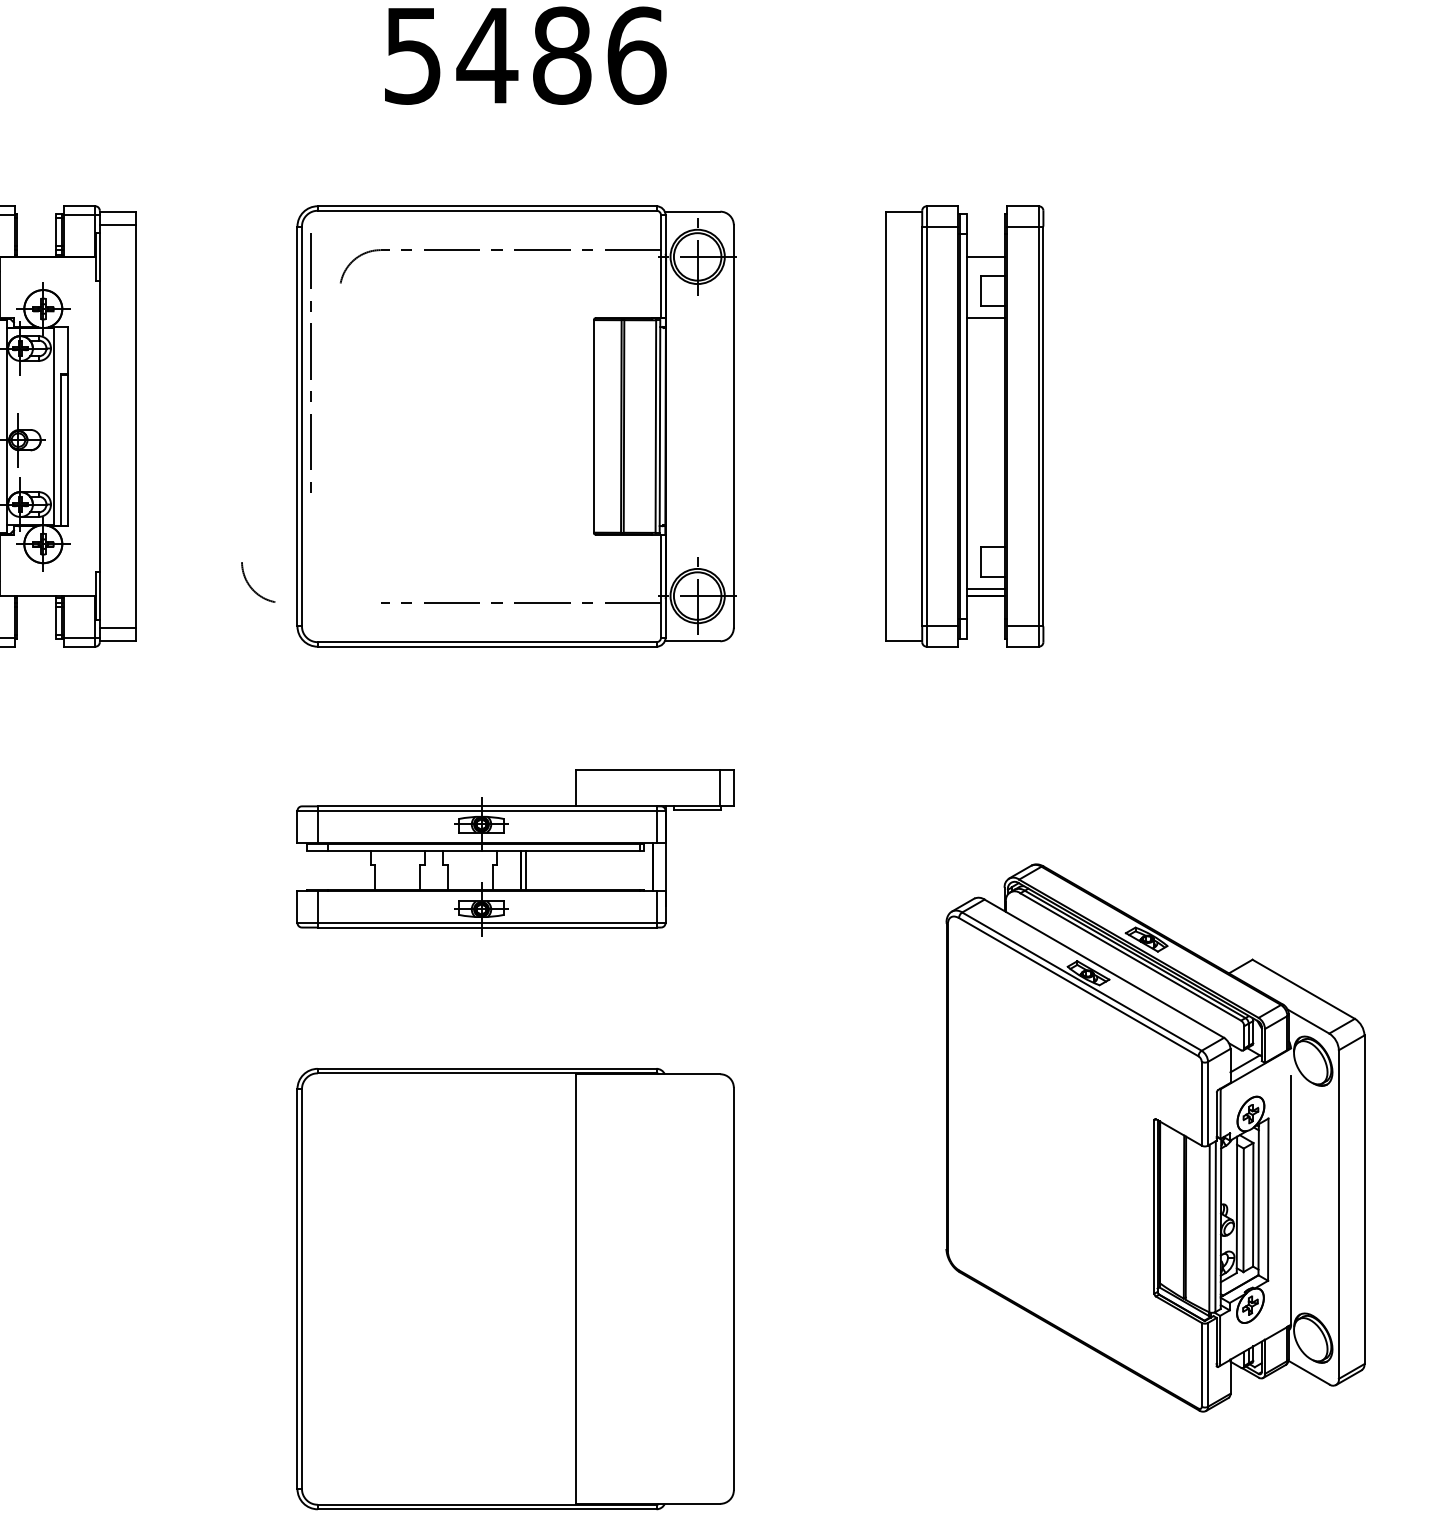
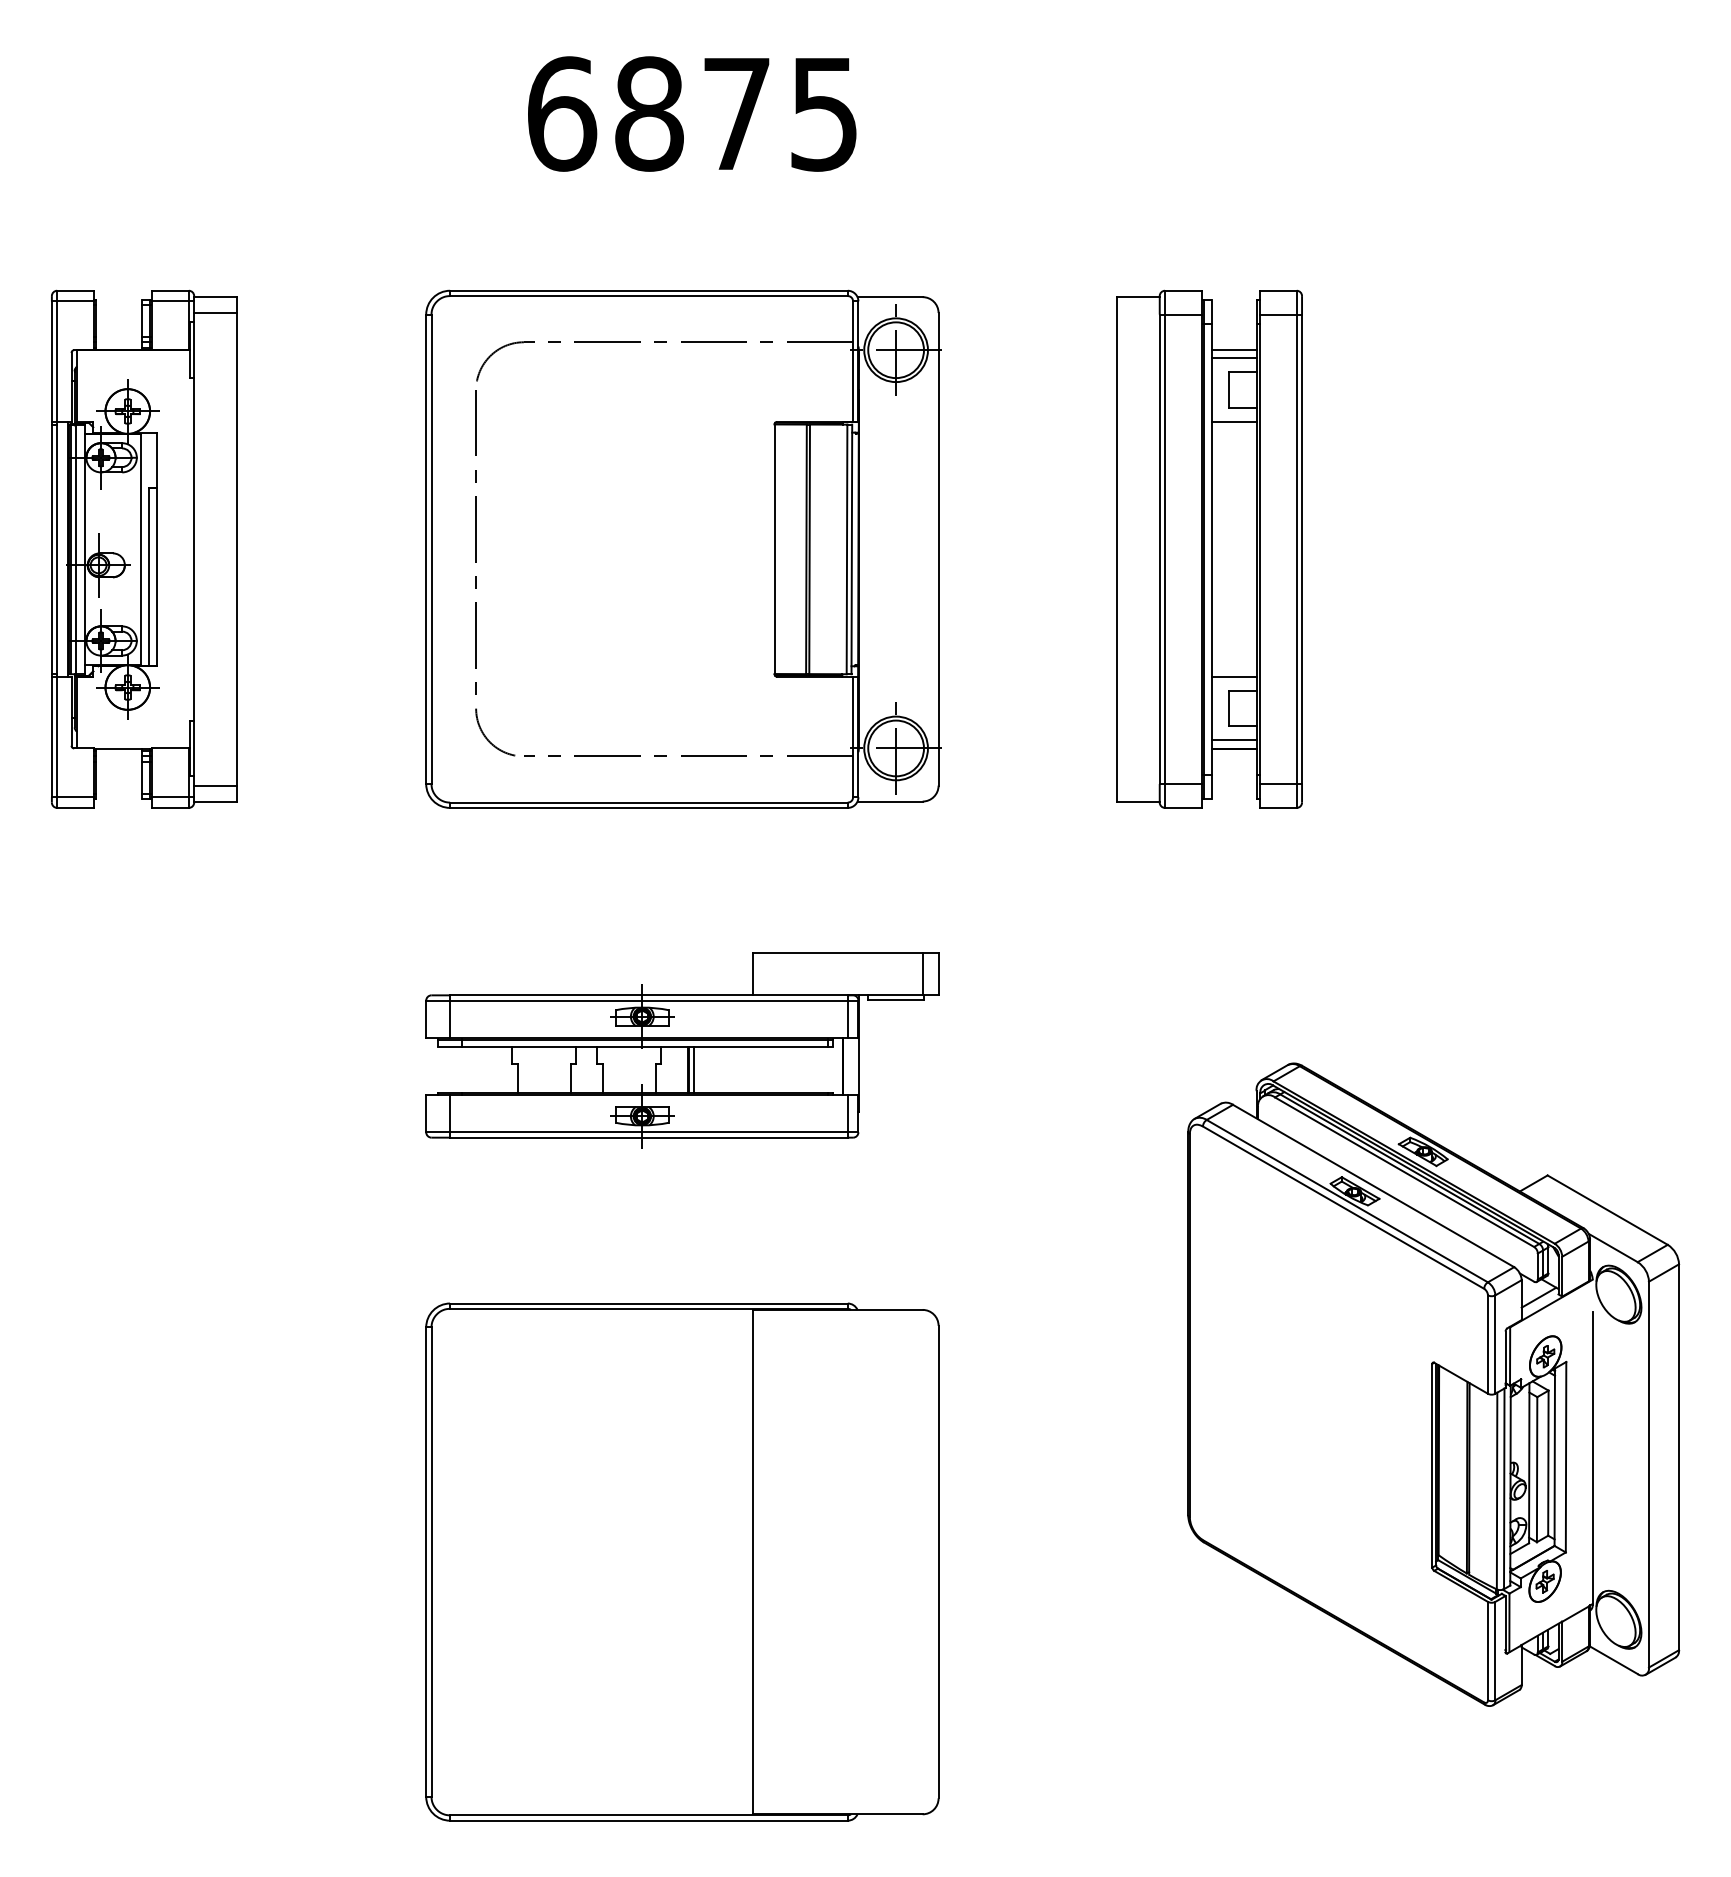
text: (525, 55) -> (693, 113), 5486 -> 6875
line: (985, 263) -> (1234, 358), added
line: (310, 362) -> (475, 542), moved
line: (985, 534) -> (1234, 676), added
arc: (251, 586) -> (487, 737), moved

